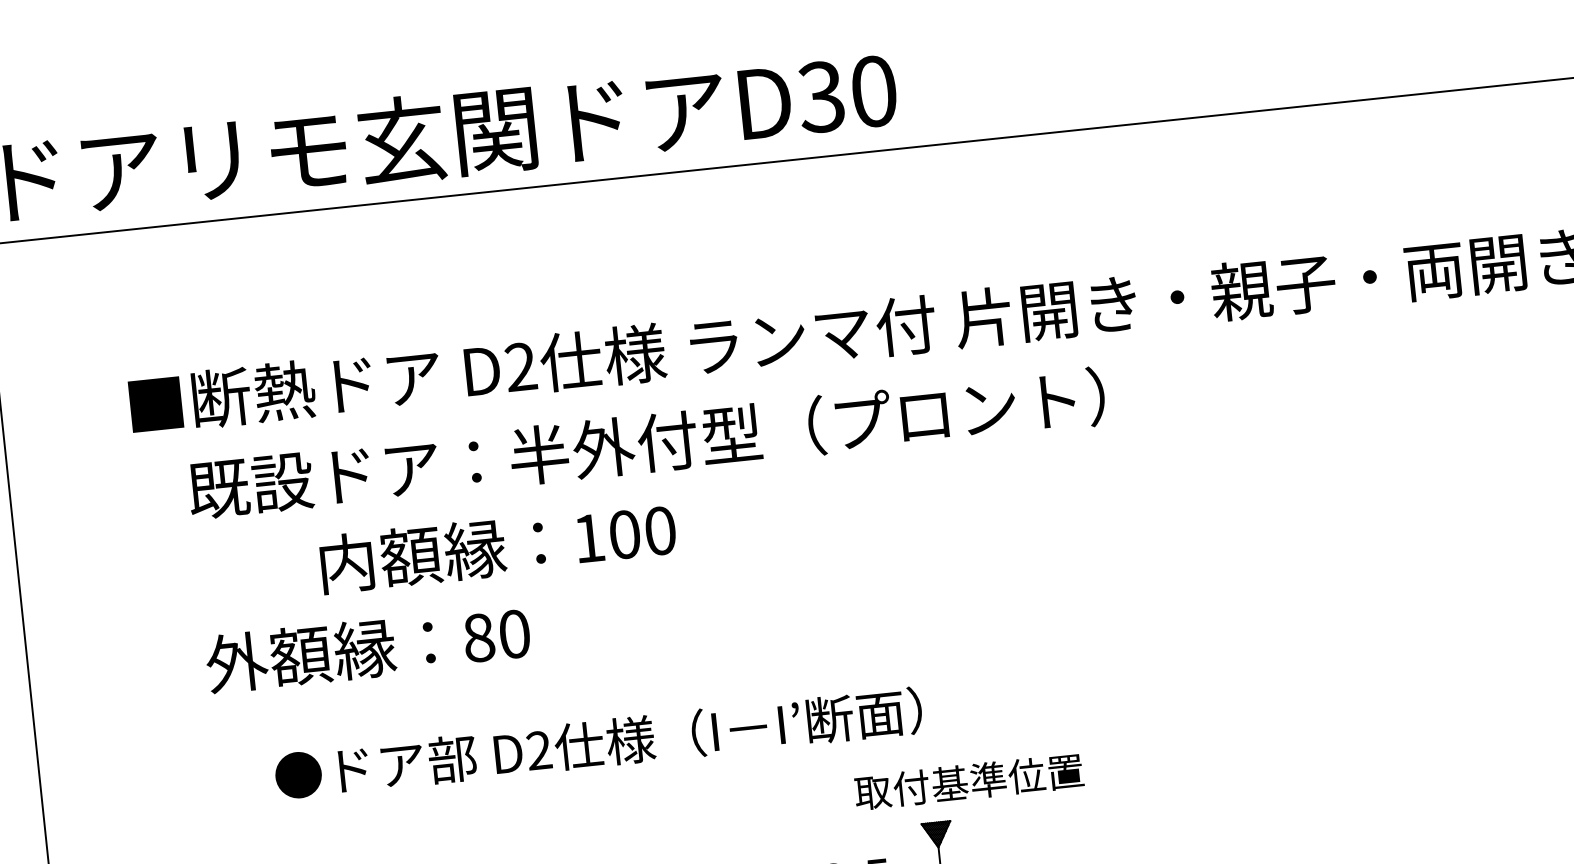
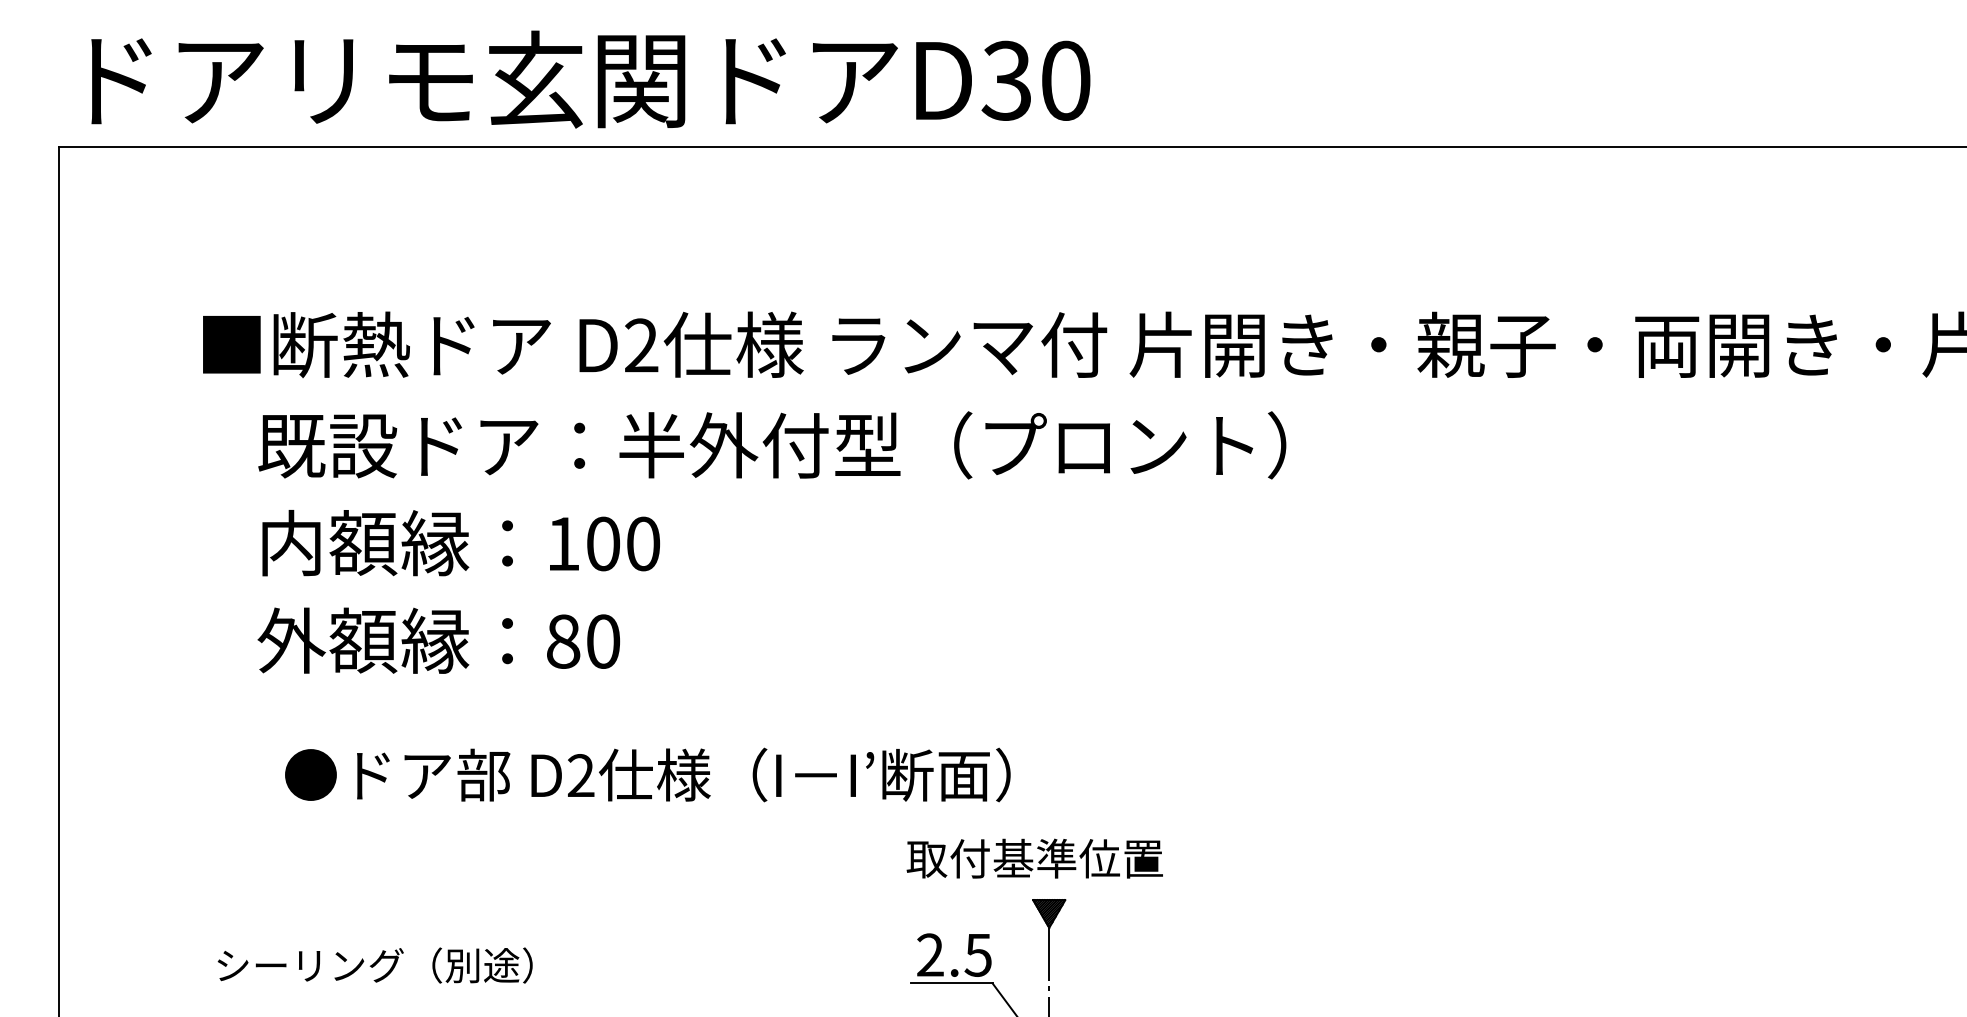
text: (497, 547) -> (460, 543), moved
text: (598, 743) -> (647, 774), moved
text: (968, 781) -> (1034, 858), moved

